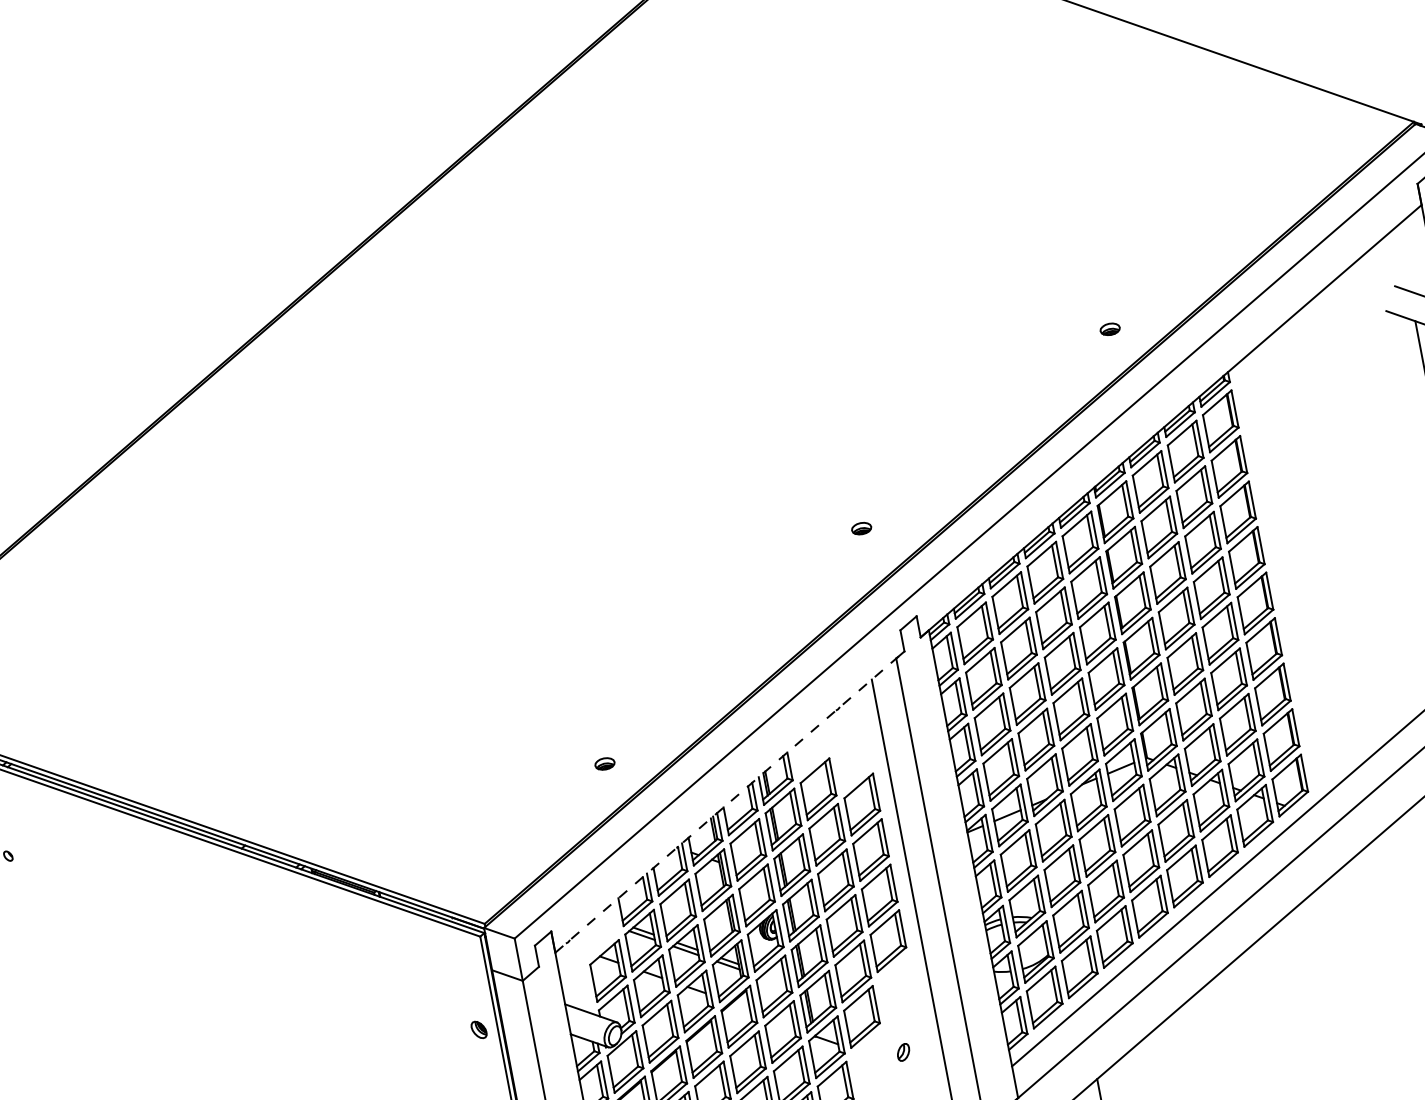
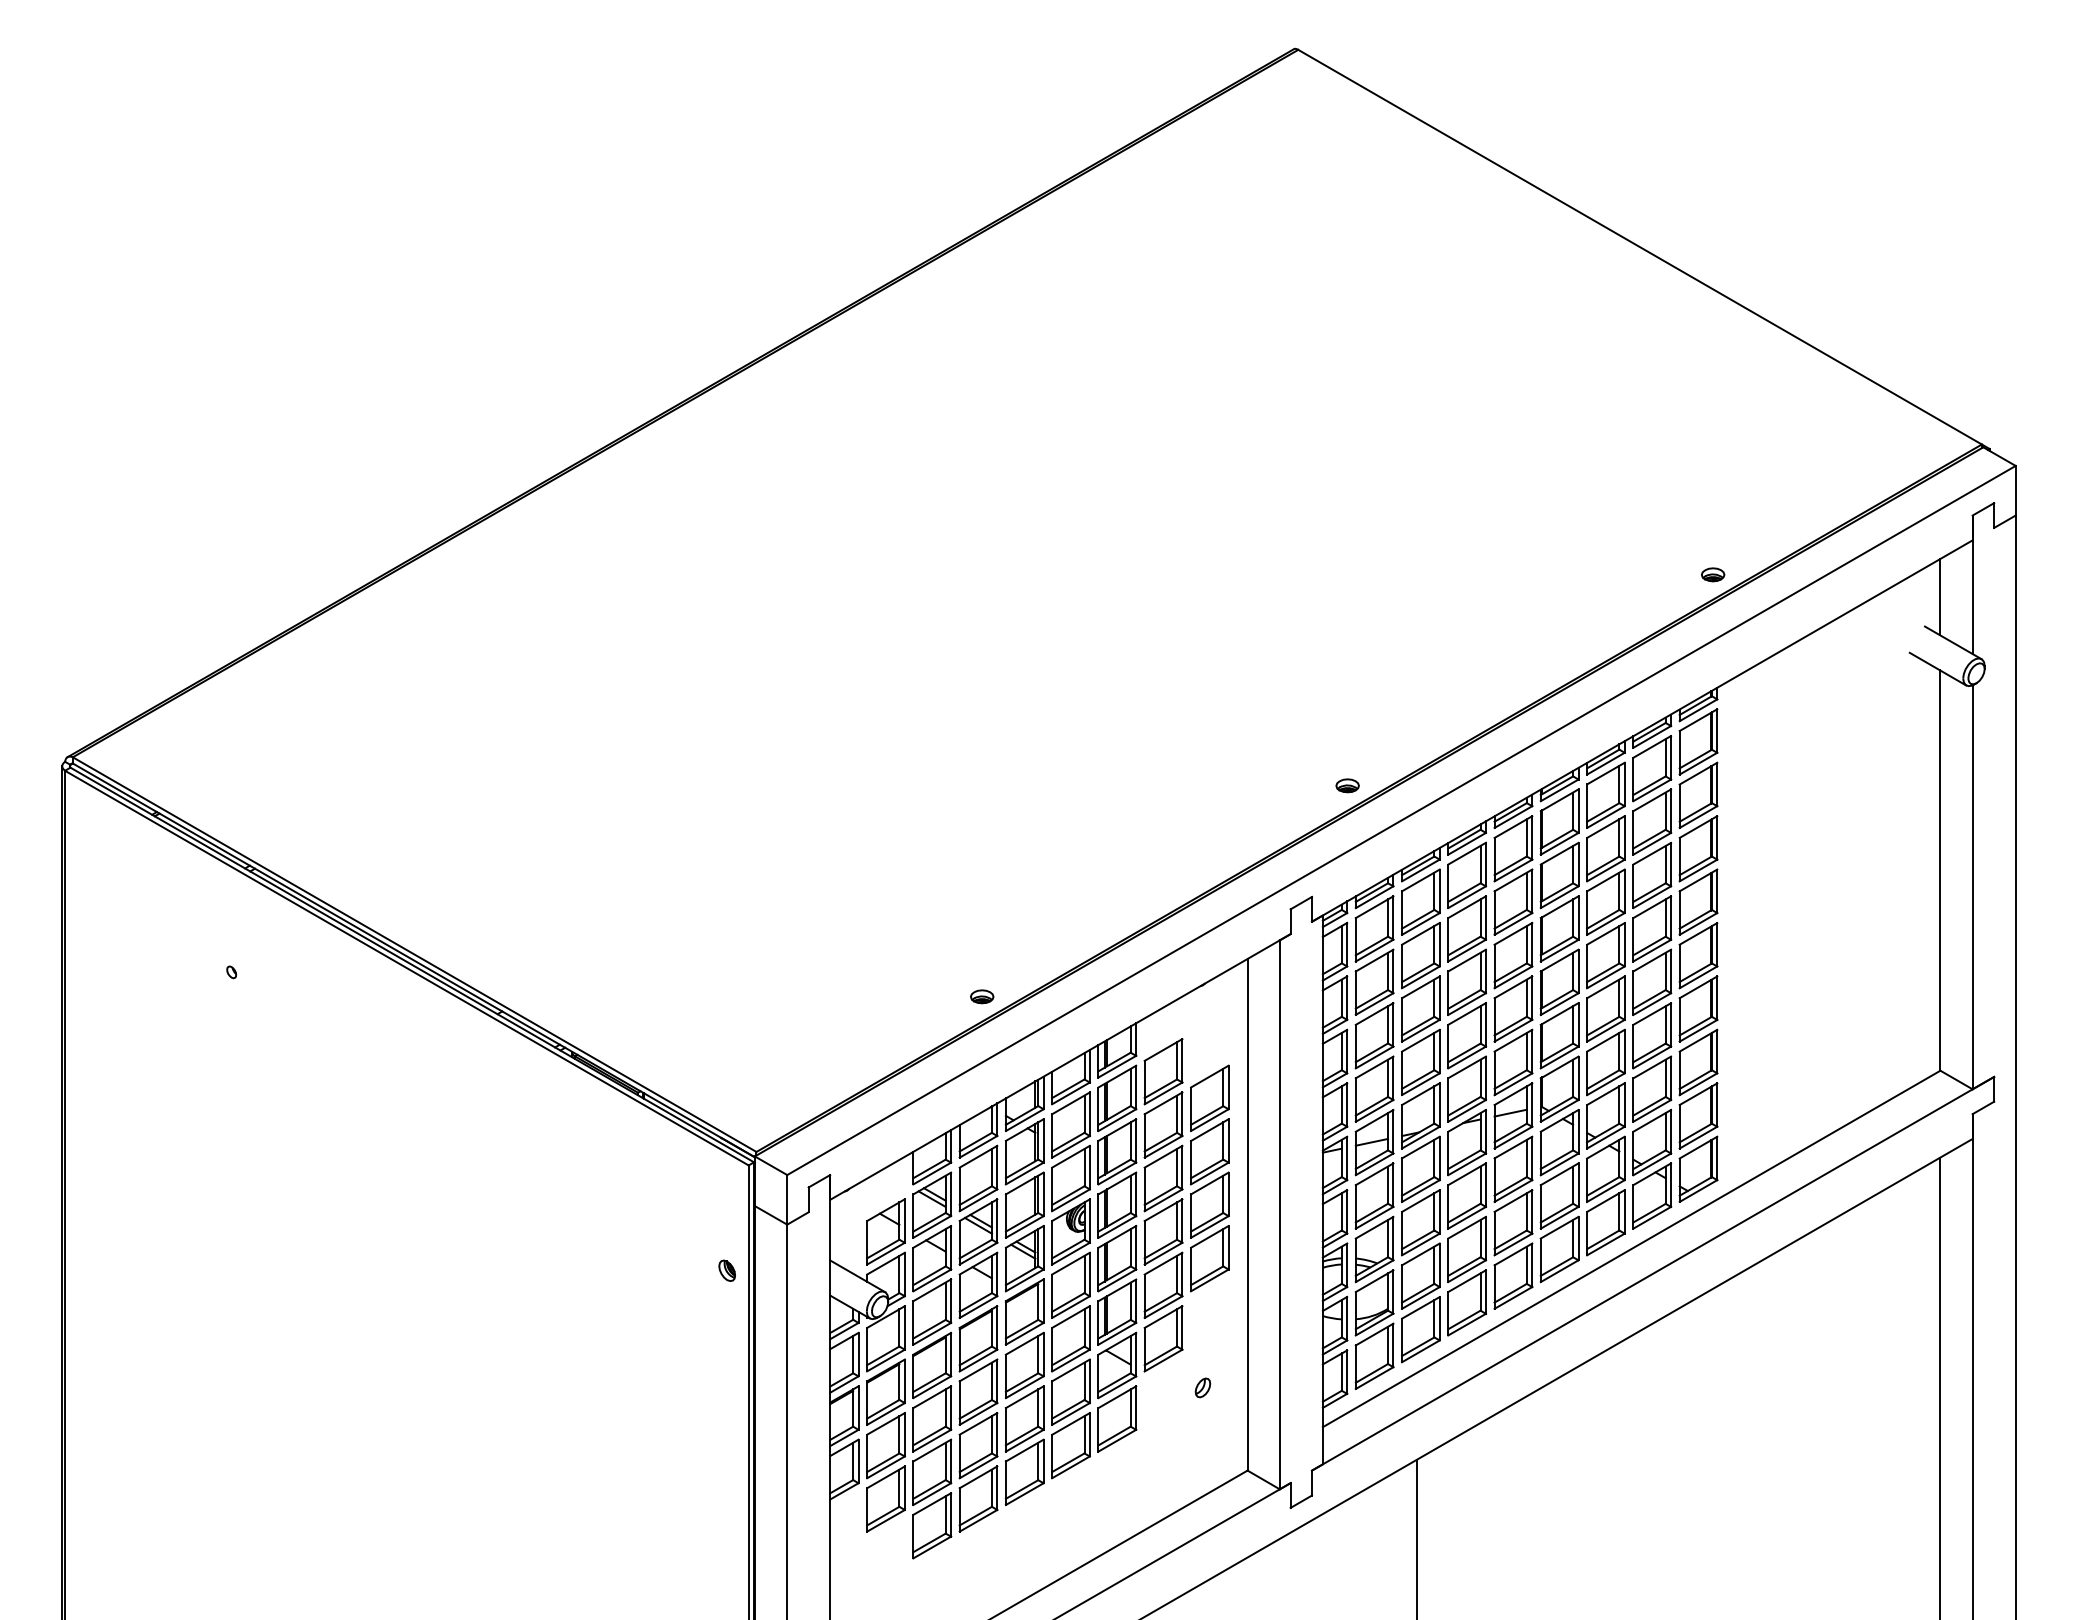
line: (1403, 258) -> (1940, 596), added
part: (1110, 329) -> (1713, 574), moved
part: (861, 528) -> (1347, 785), moved
part: (605, 763) -> (982, 996), moved
line: (730, 802) -> (1060, 1067), dashed -> solid

